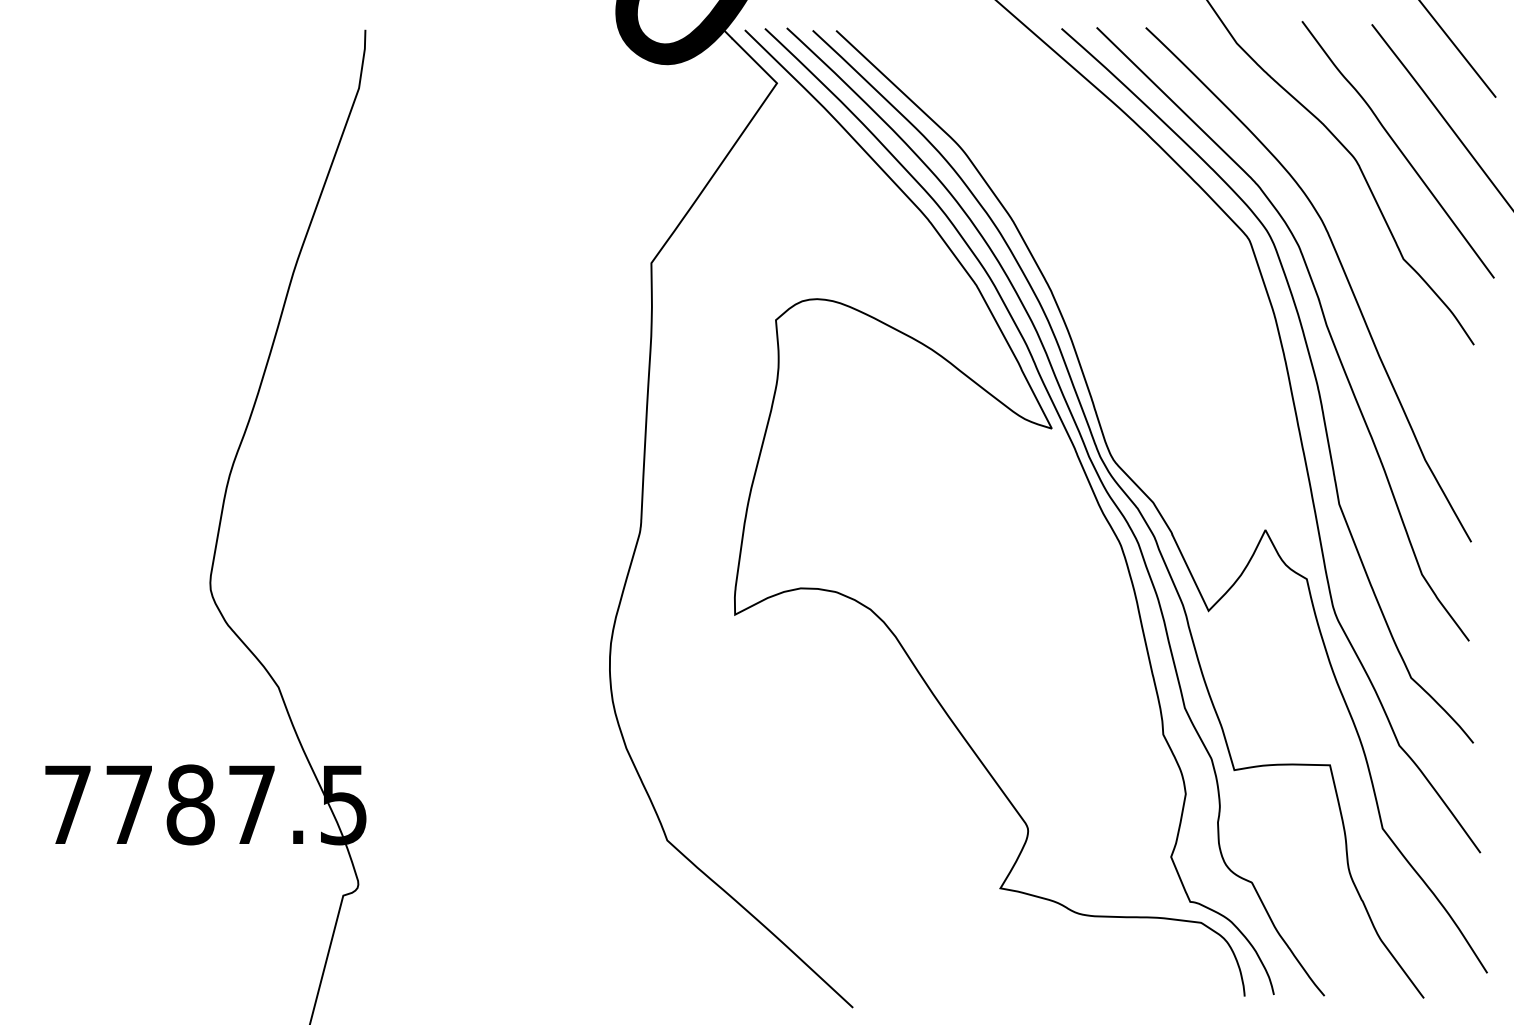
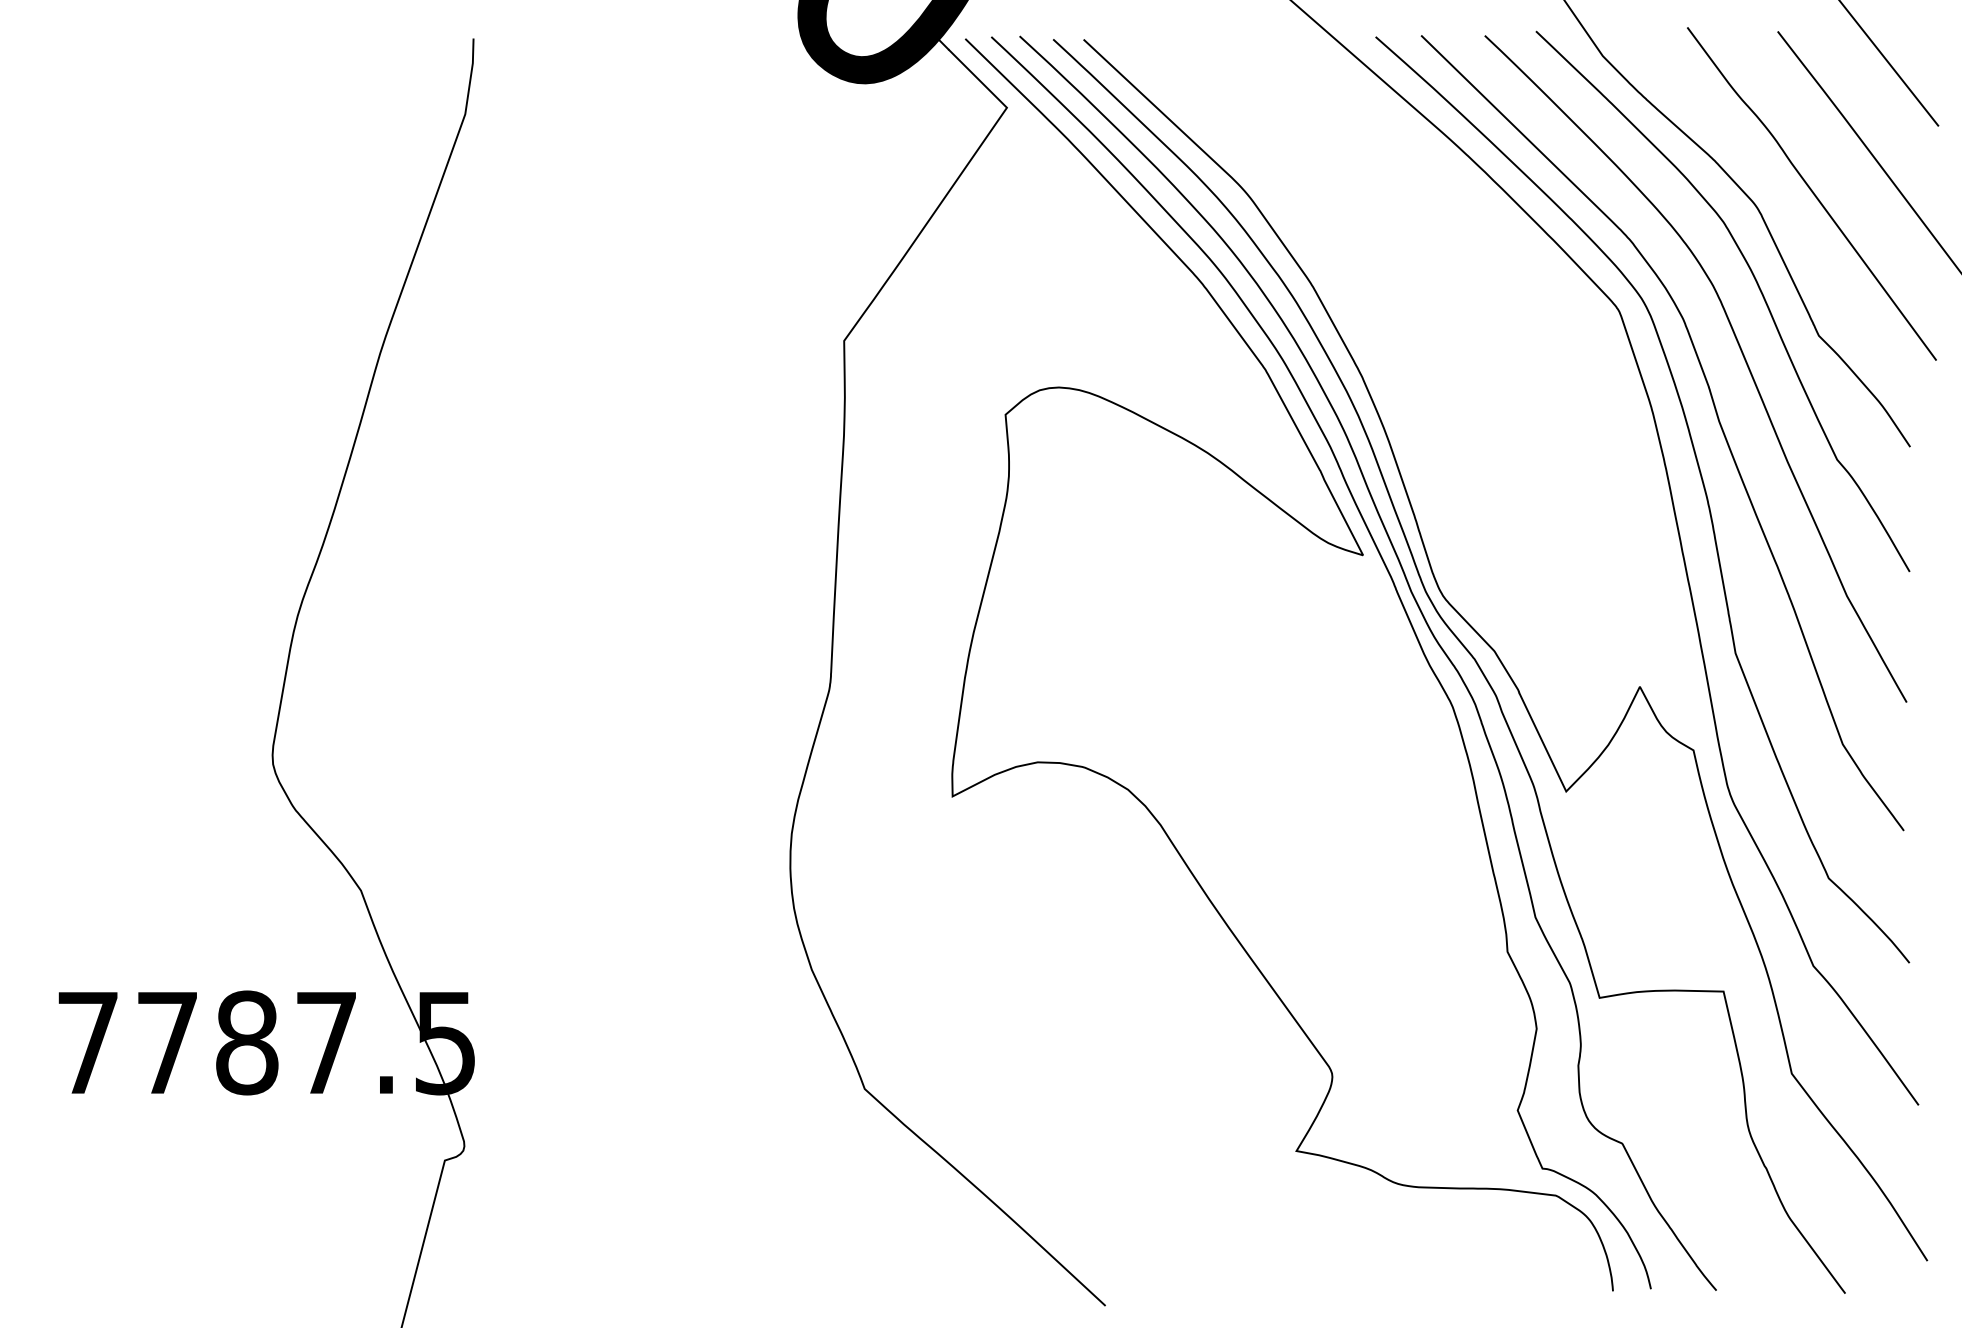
curve: (1355, 220) -> (1756, 285), added

